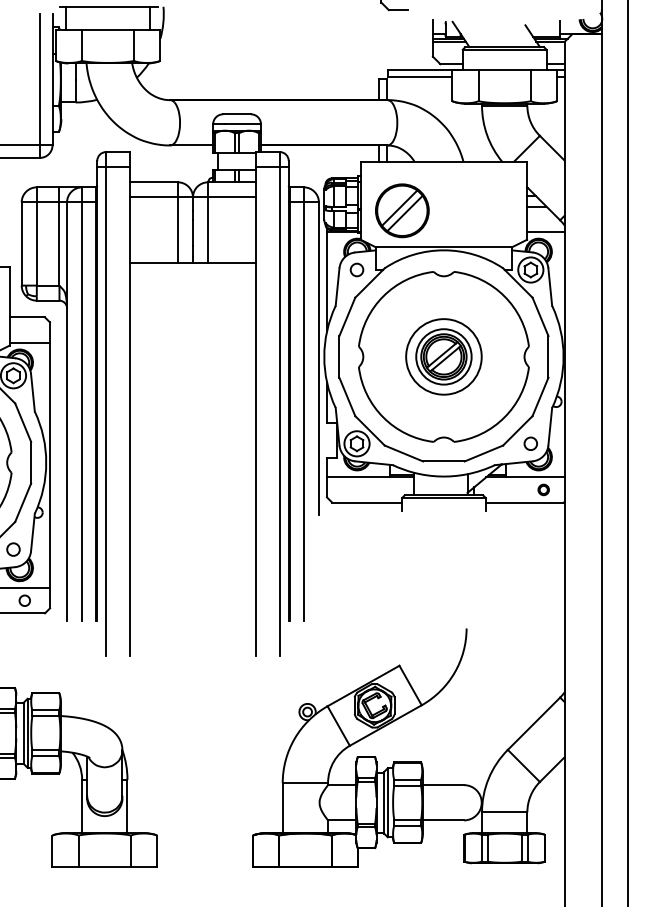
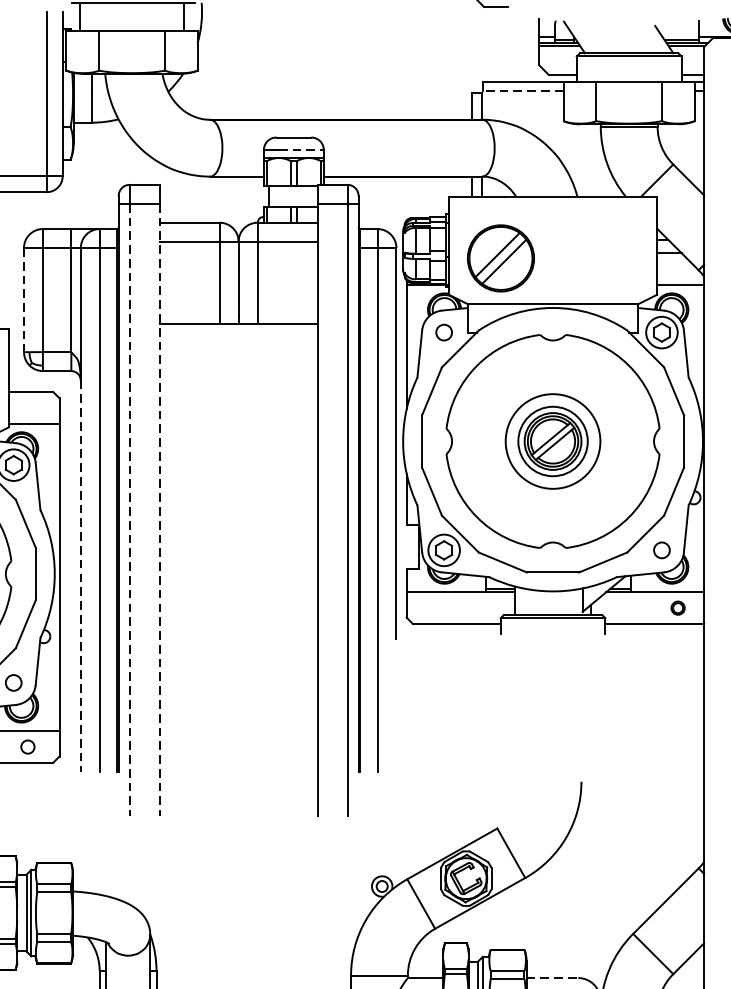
line: (419, 77) -> (522, 91), solid -> dashed
line: (243, 124) -> (301, 150), solid -> dashed
line: (21, 244) -> (23, 300), solid -> dashed
line: (106, 412) -> (130, 511), solid -> dashed
line: (130, 412) -> (160, 511), solid -> dashed
line: (67, 464) -> (81, 576), solid -> dashed
line: (443, 785) -> (552, 978), solid -> dashed

